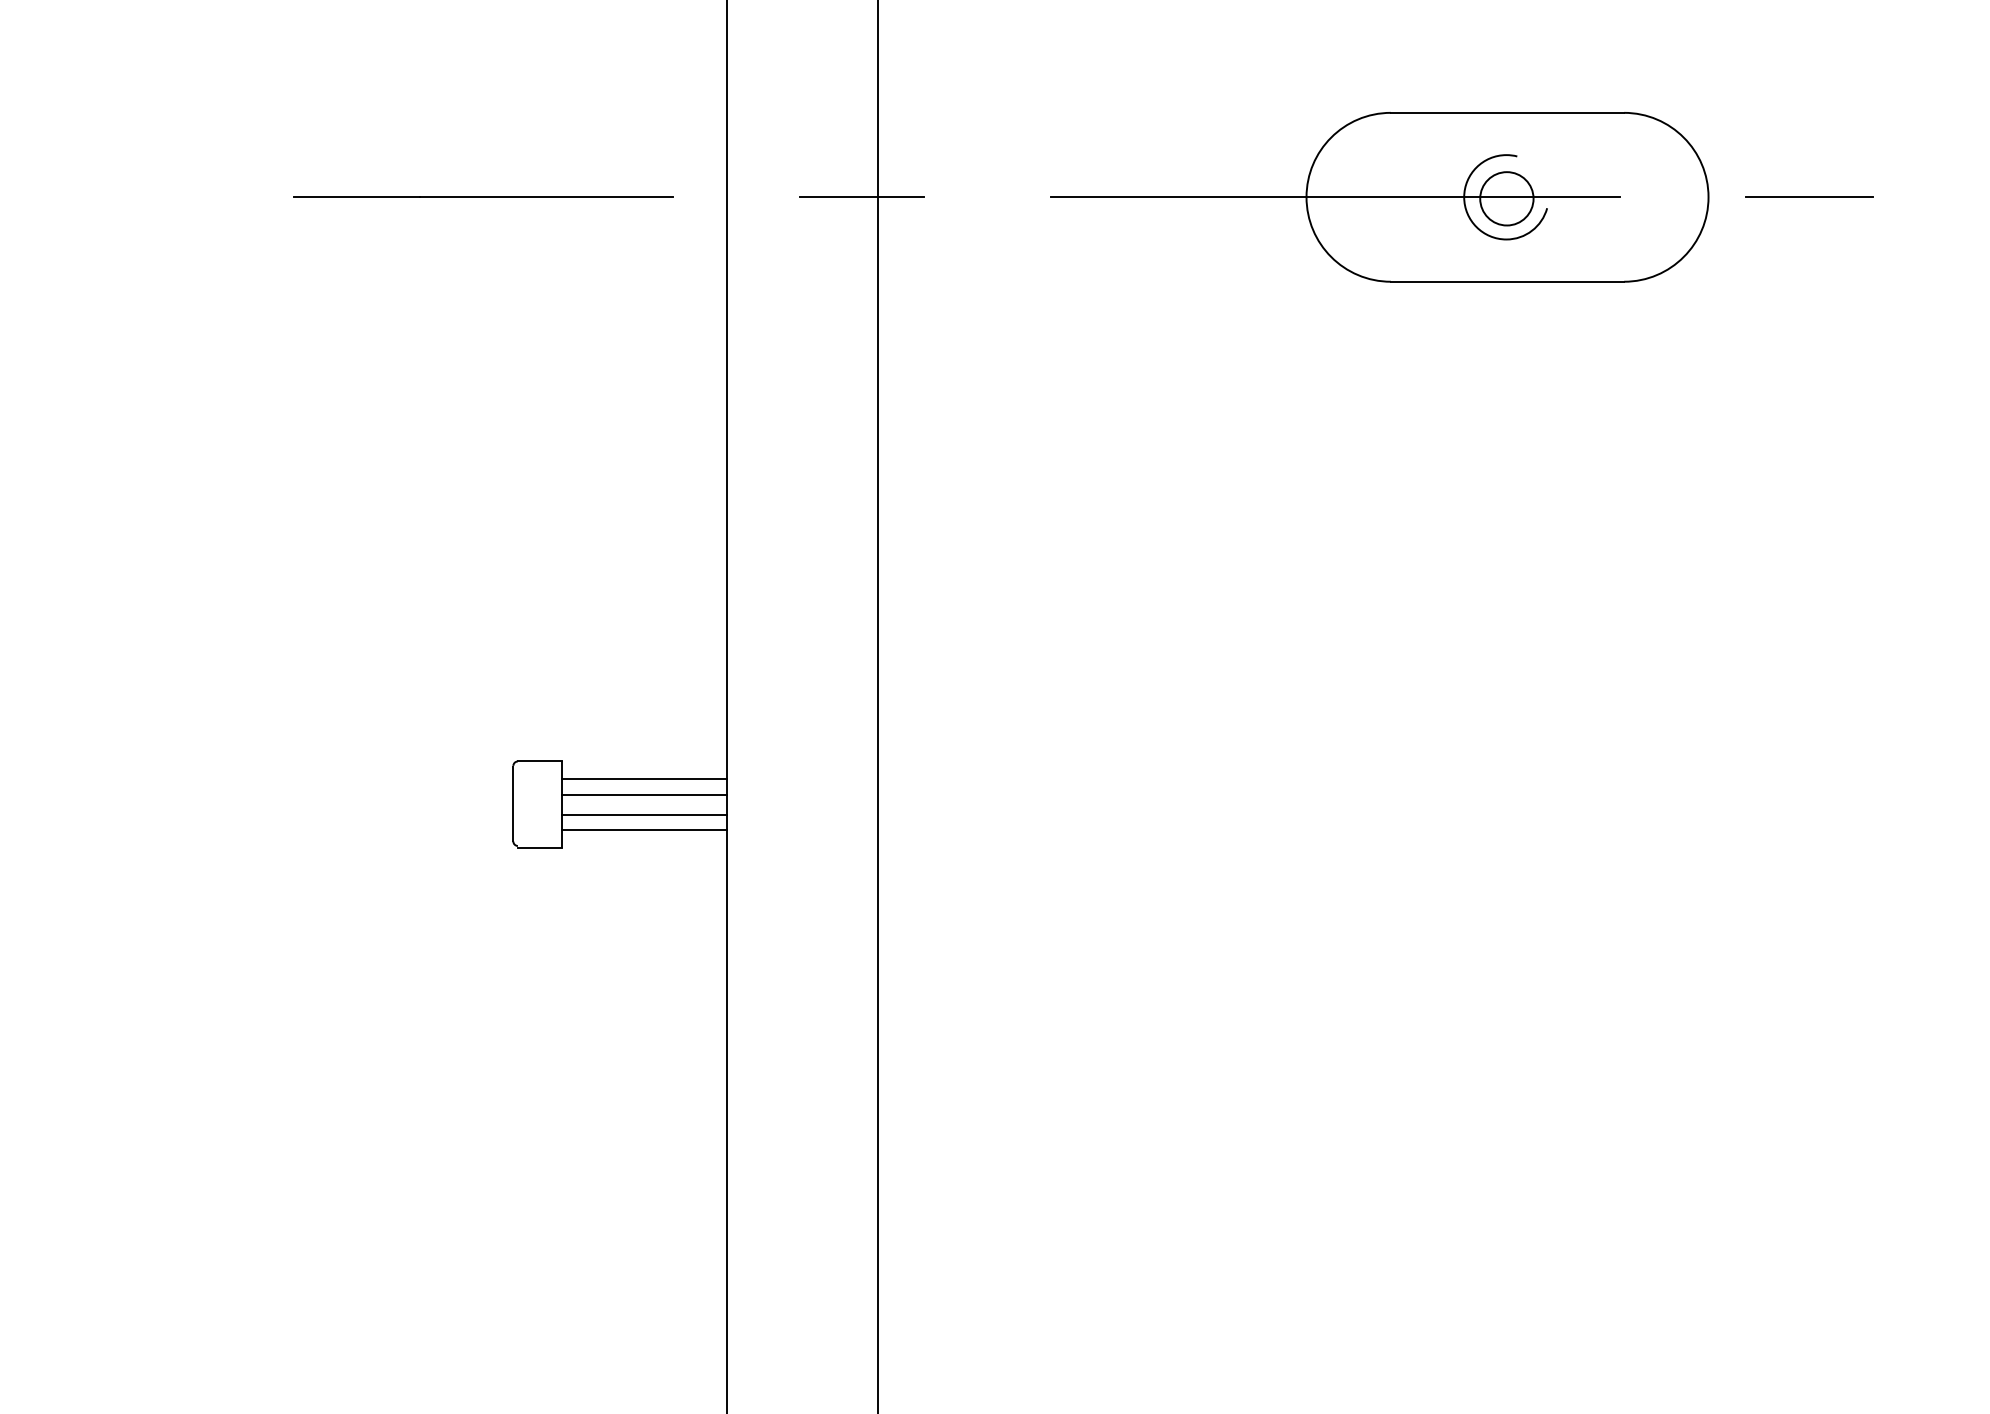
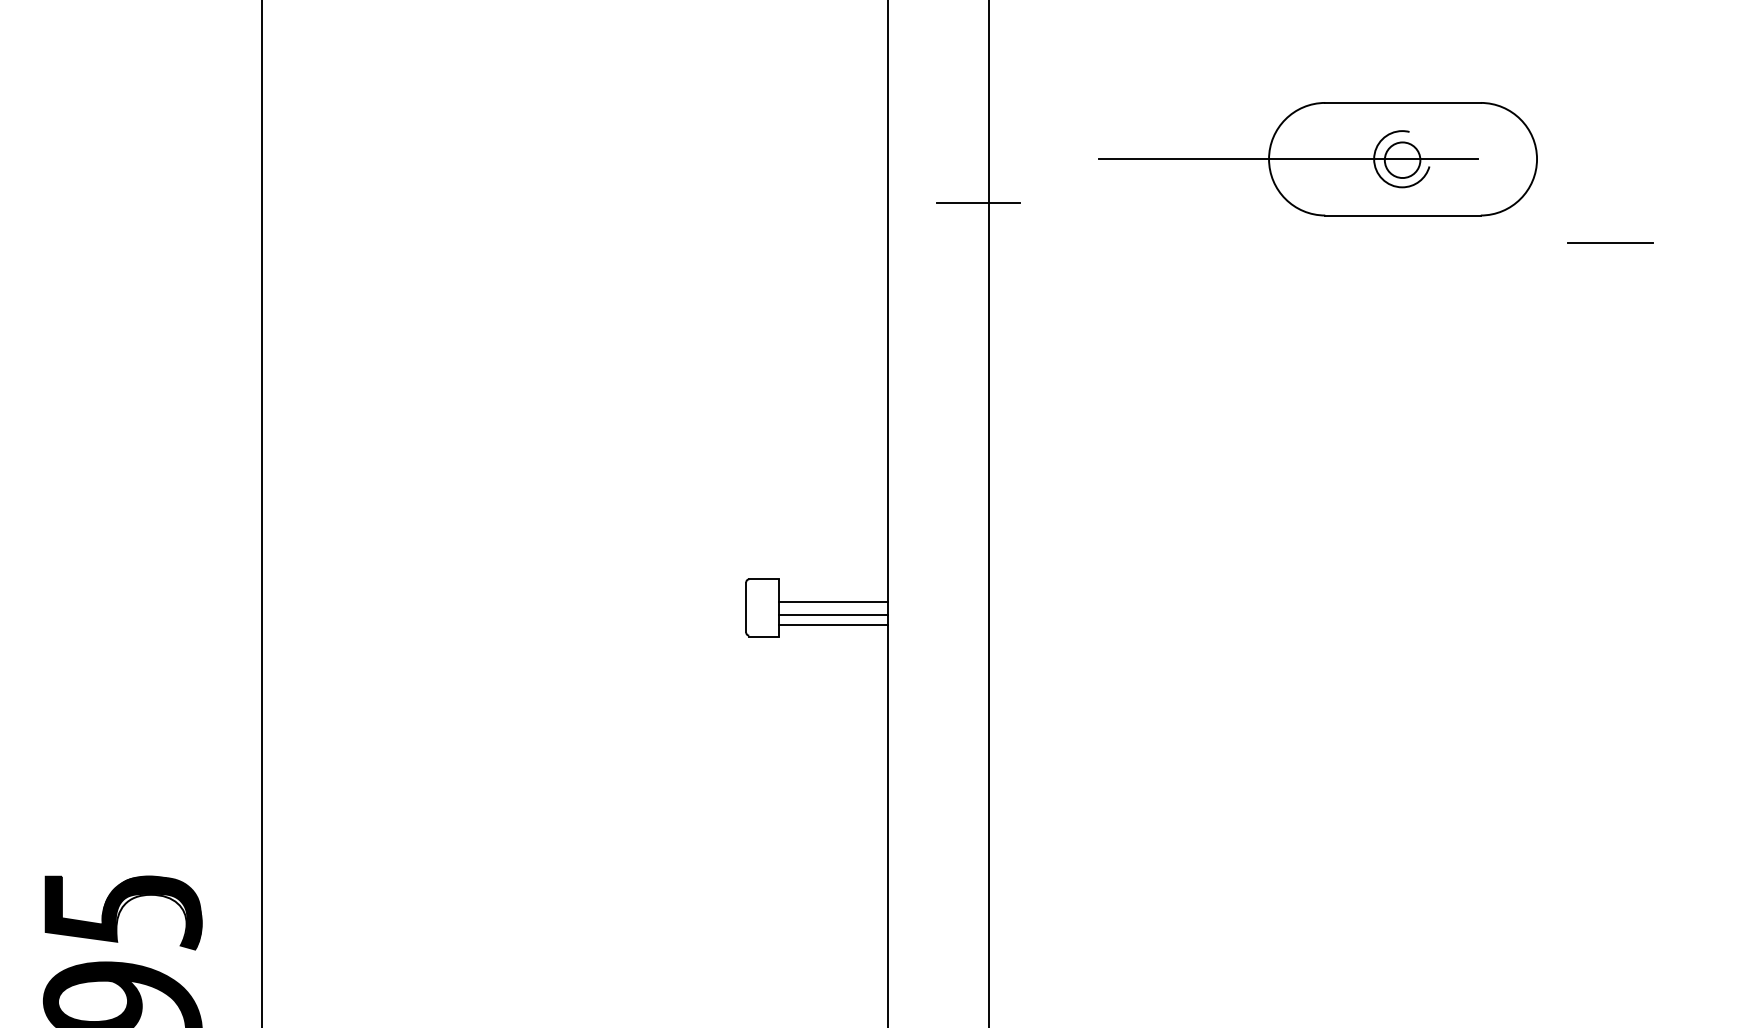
line: (483, 196) -> (726, 202), removed
line: (1809, 196) -> (1610, 242), moved
part: (1379, 197) -> (1317, 159), moved
line: (644, 779) -> (833, 591), removed

